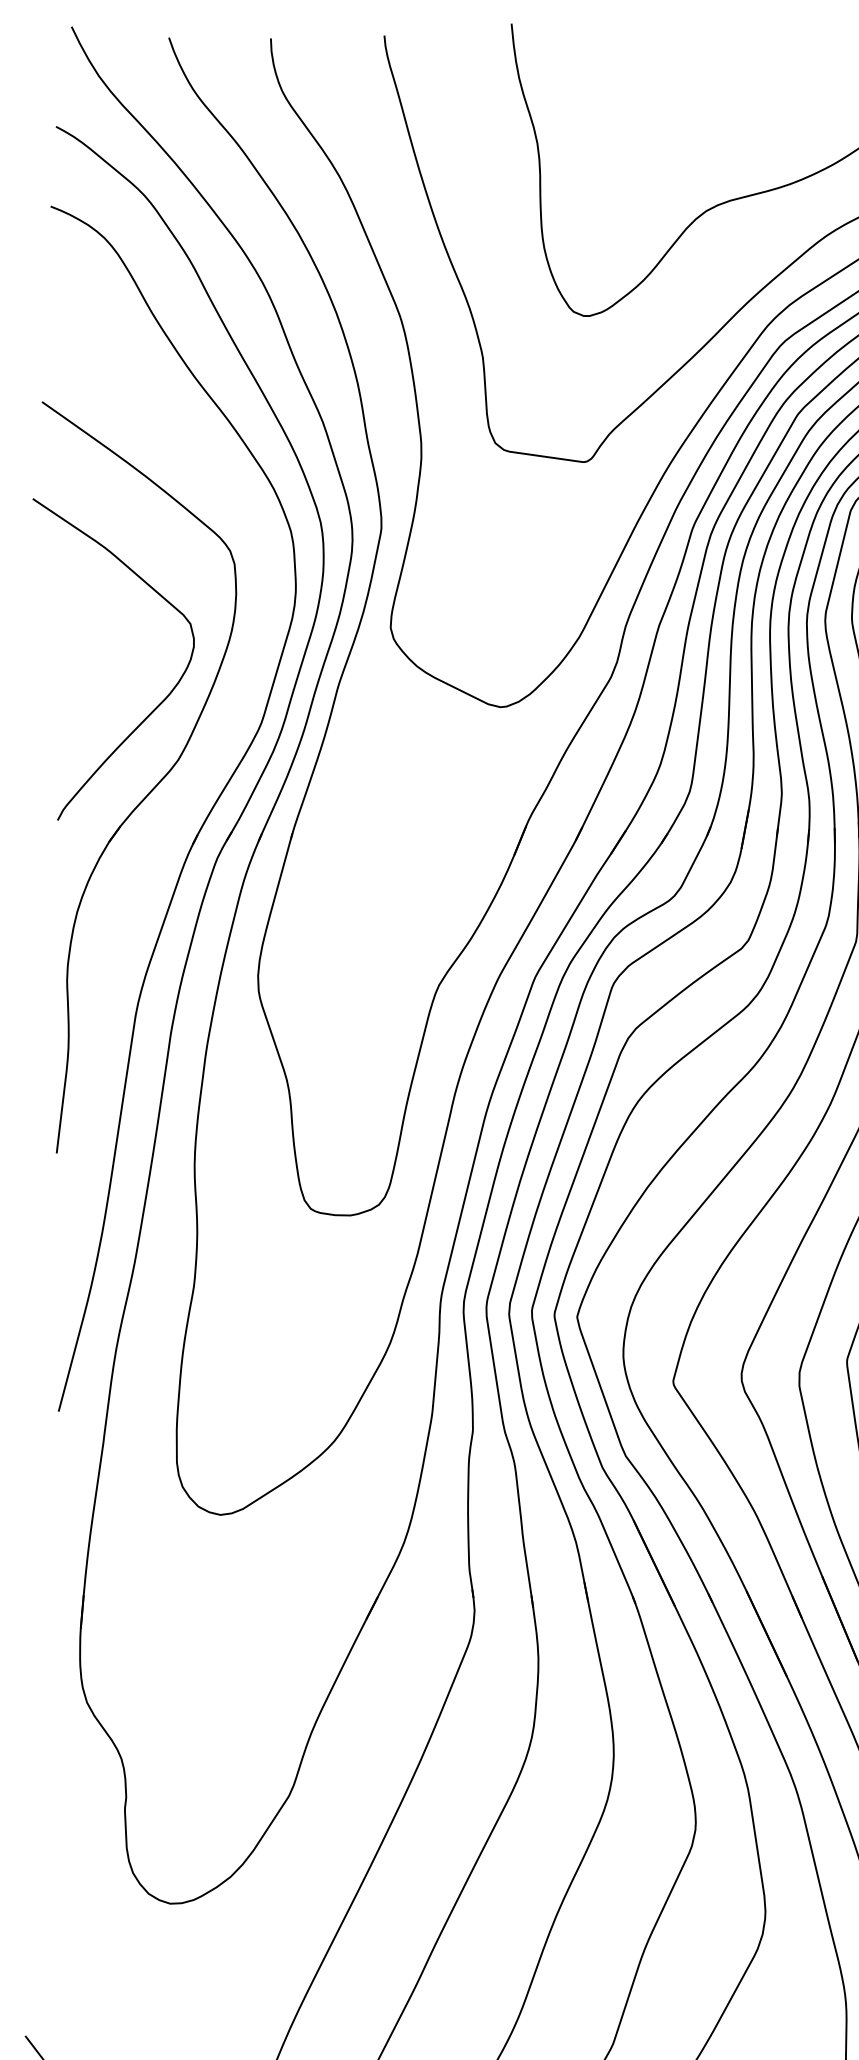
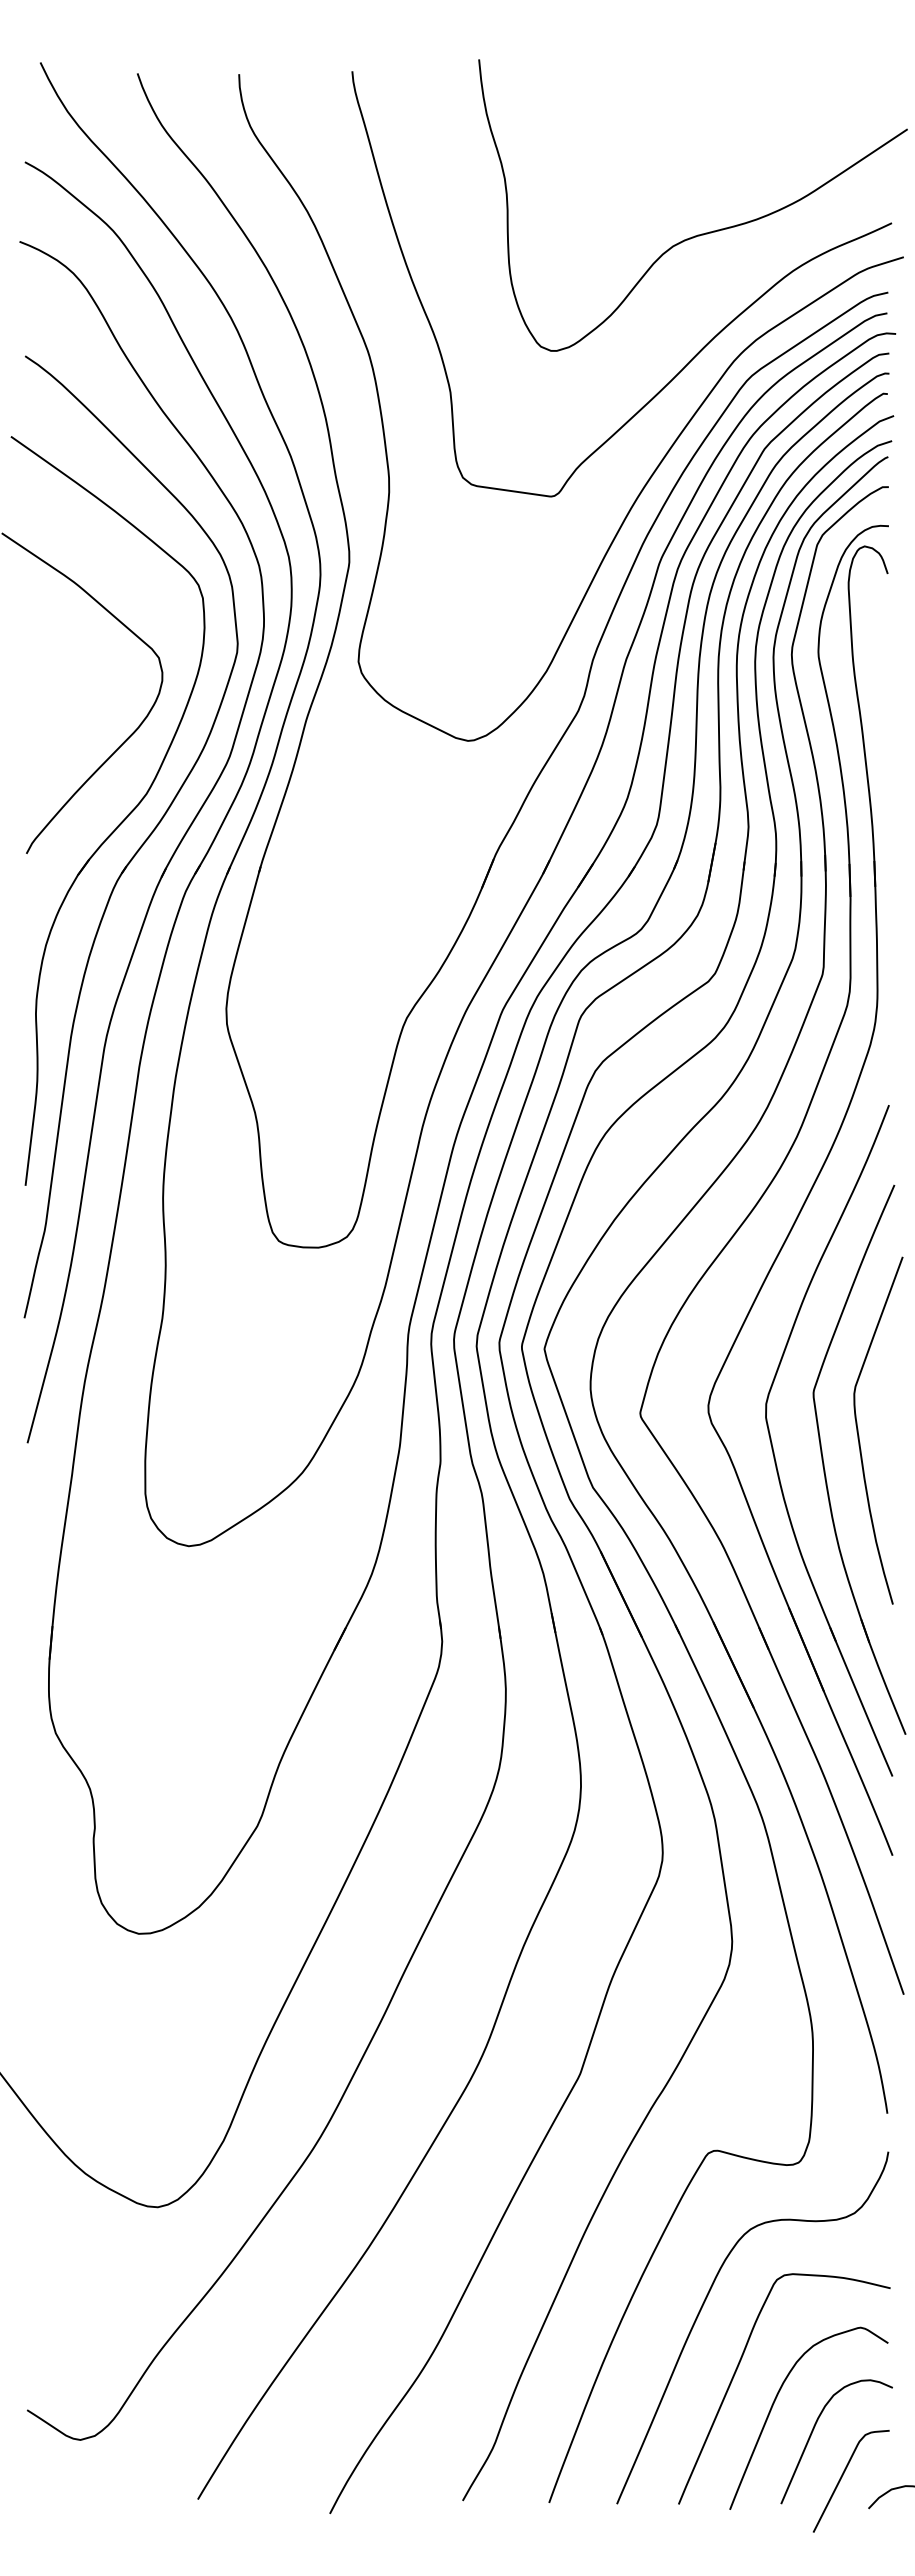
part: (172, 811) -> (141, 844), added

